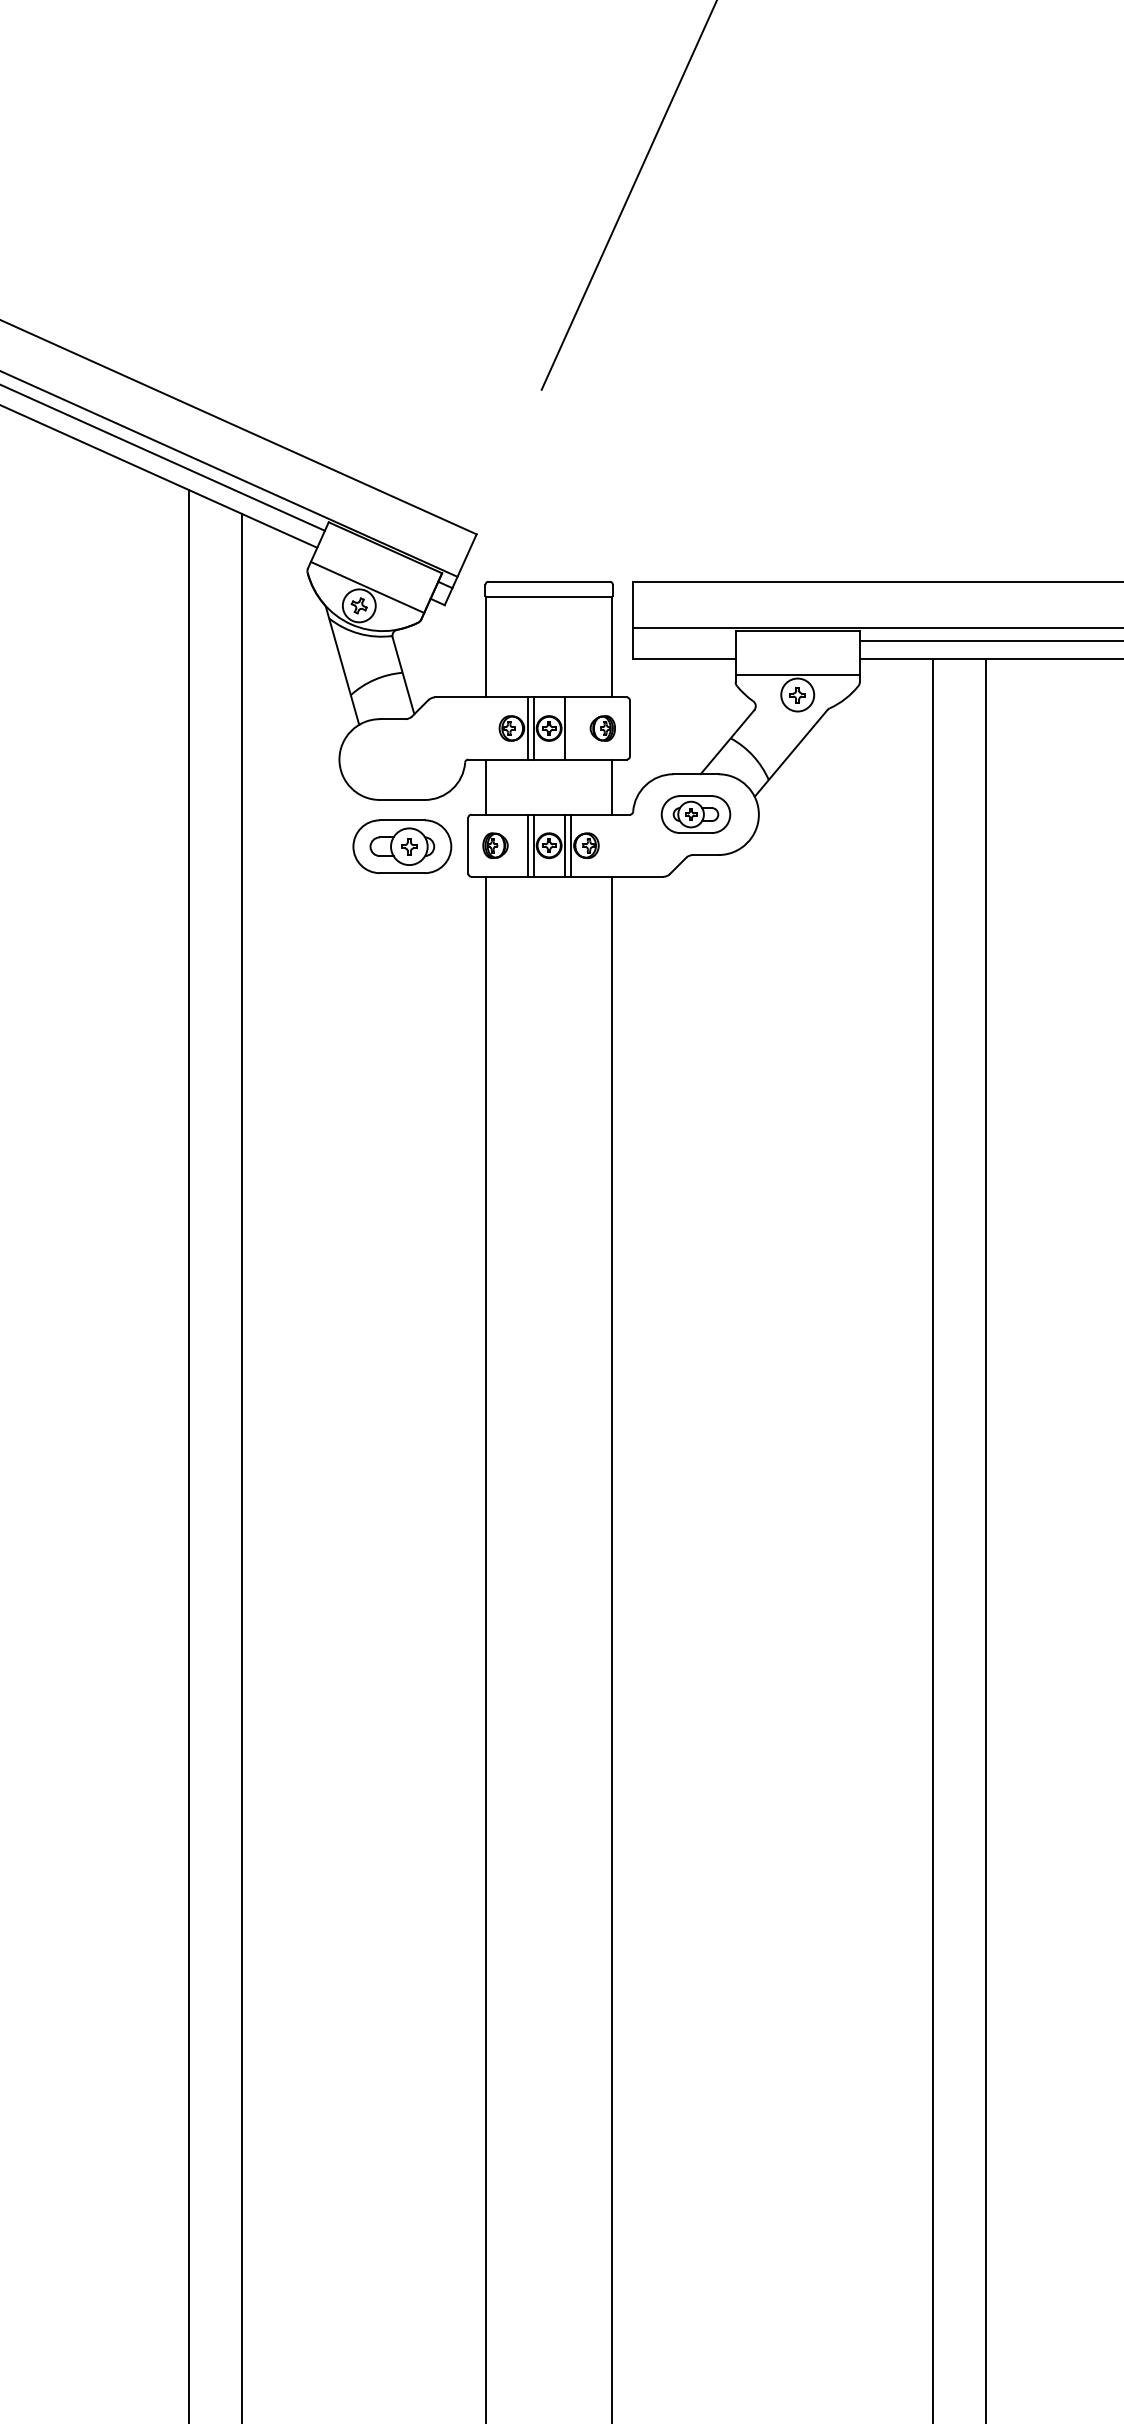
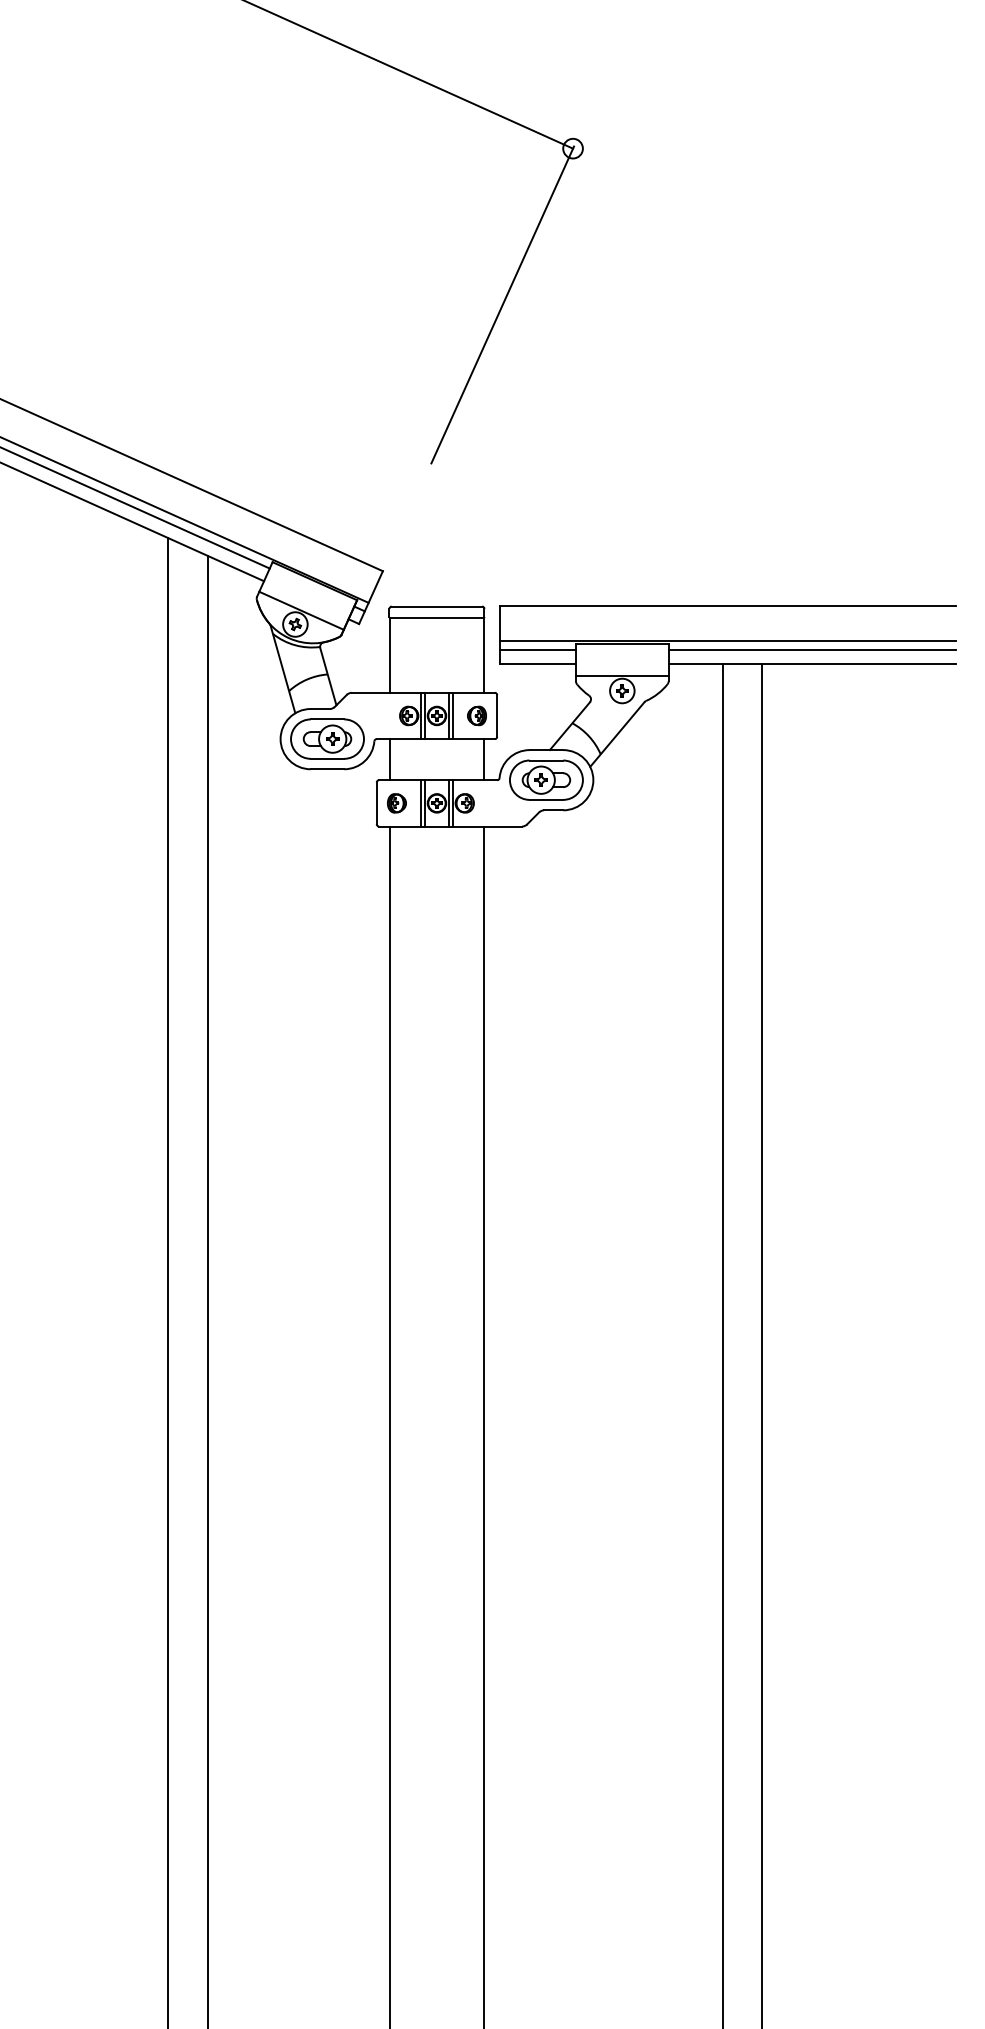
line: (683, 640) -> (537, 650), added
line: (571, 727) -> (453, 715), added
part: (696, 813) -> (546, 779), size x1.43
part: (402, 845) -> (327, 738), moved

